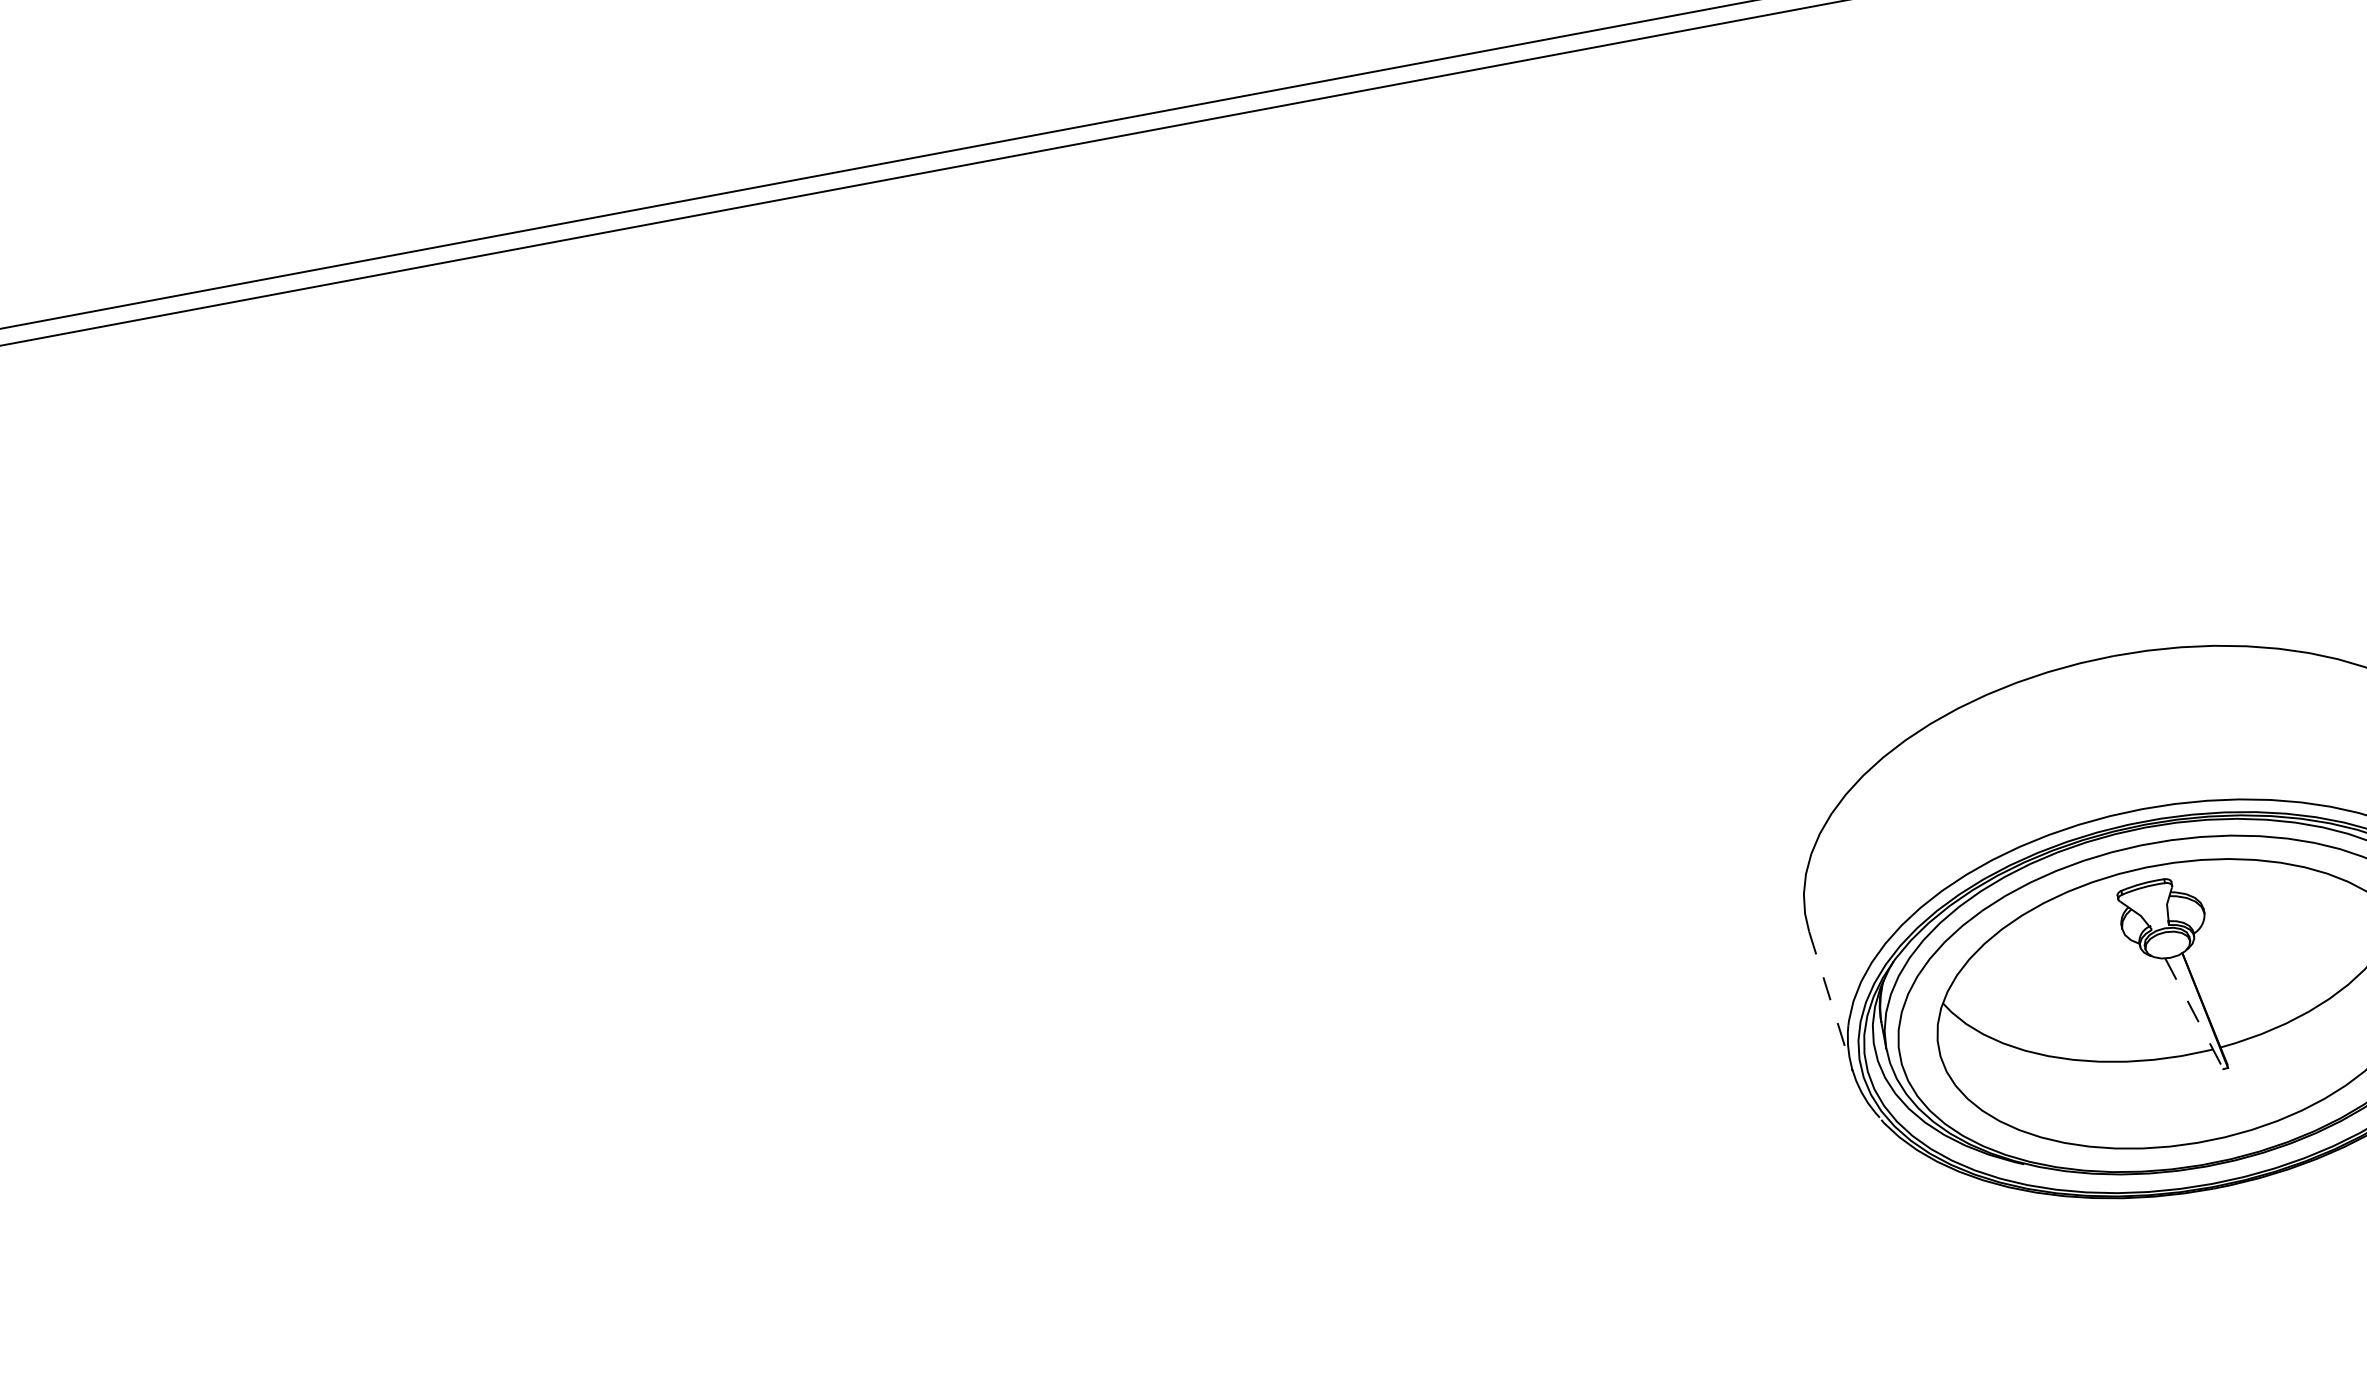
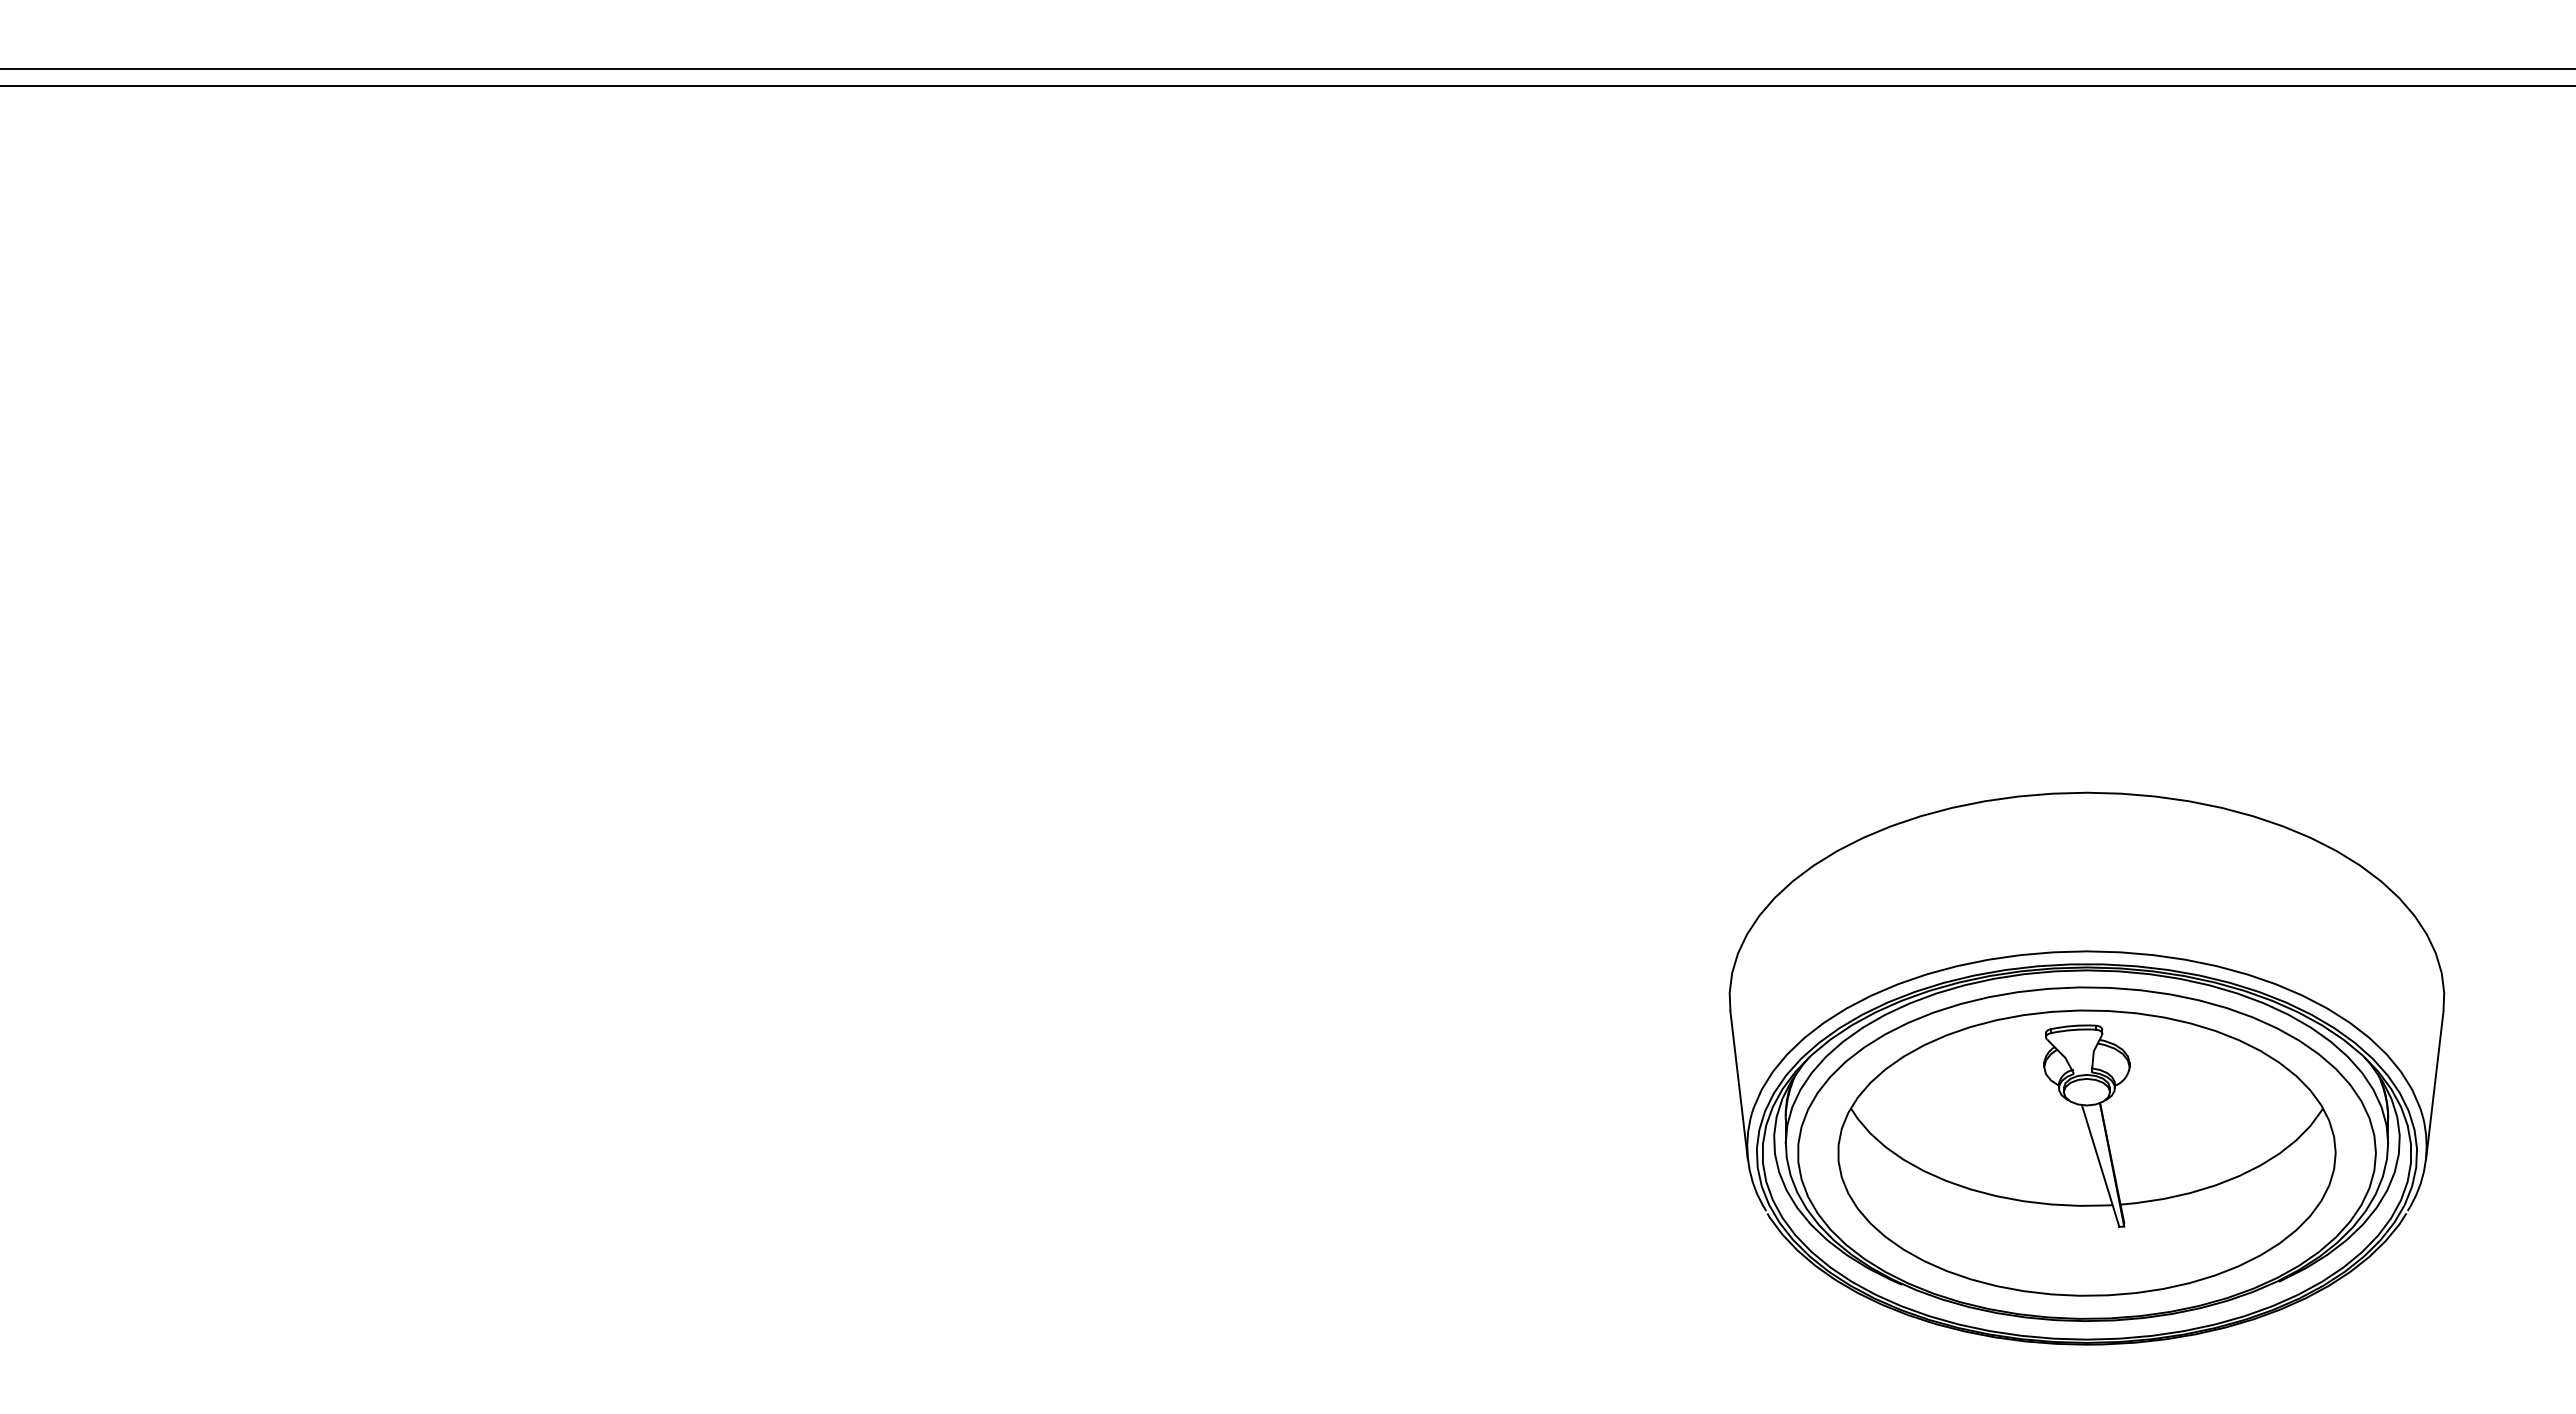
line: (1831, 1002) -> (1739, 1086), dashed -> solid
line: (2194, 1014) -> (2100, 1166), dashed -> solid

